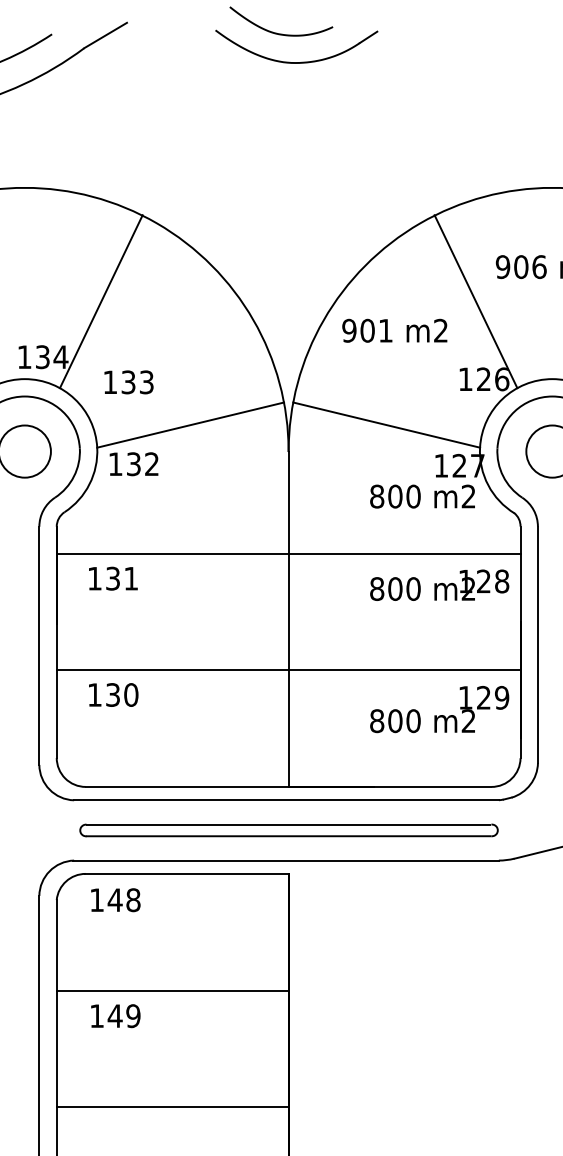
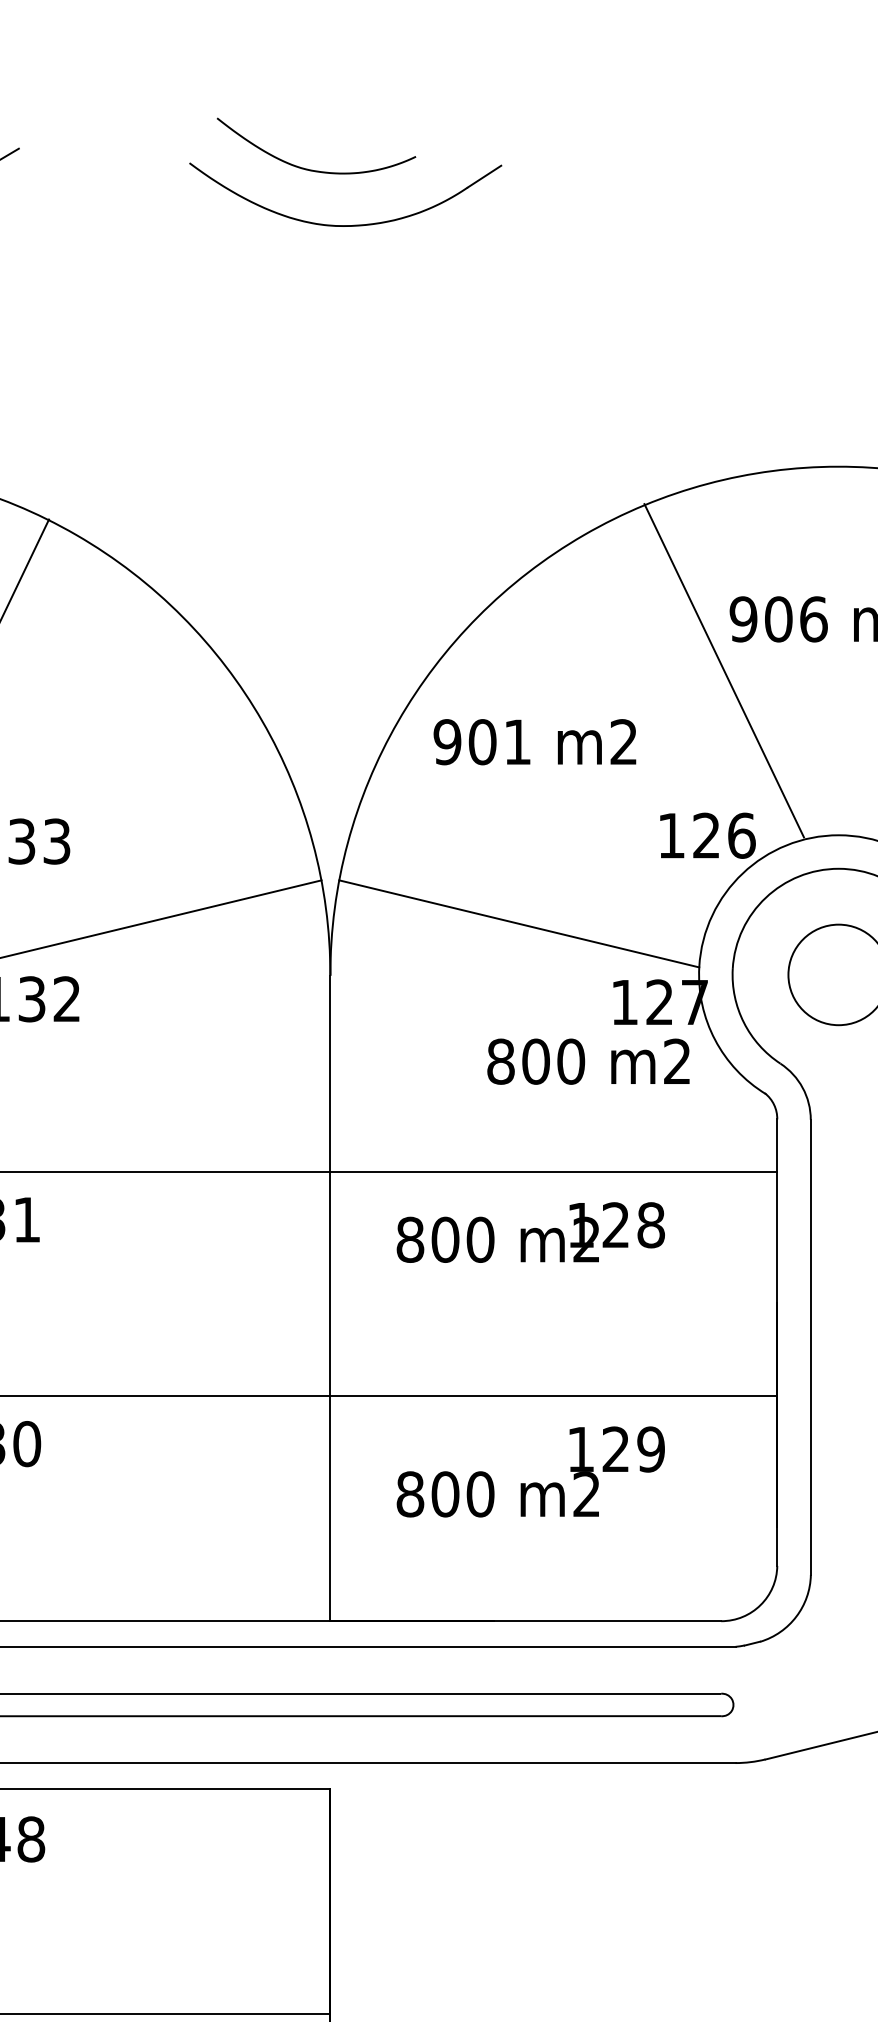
line: (475, 301) -> (723, 670), moved
text: (439, 584) -> (530, 1231), moved
text: (439, 709) -> (530, 1471), moved

